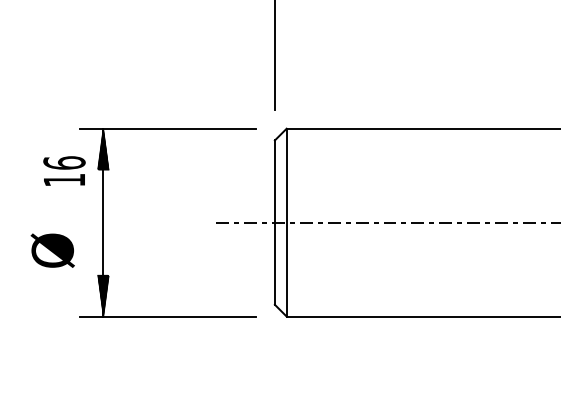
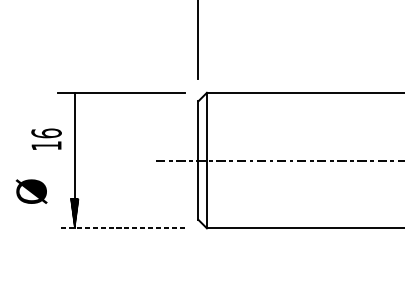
hatch: (103, 148) -> (74, 107), removed
text: (64, 170) -> (46, 138), moved
text: (52, 250) -> (31, 191), moved
line: (167, 316) -> (120, 228), solid -> dashed

